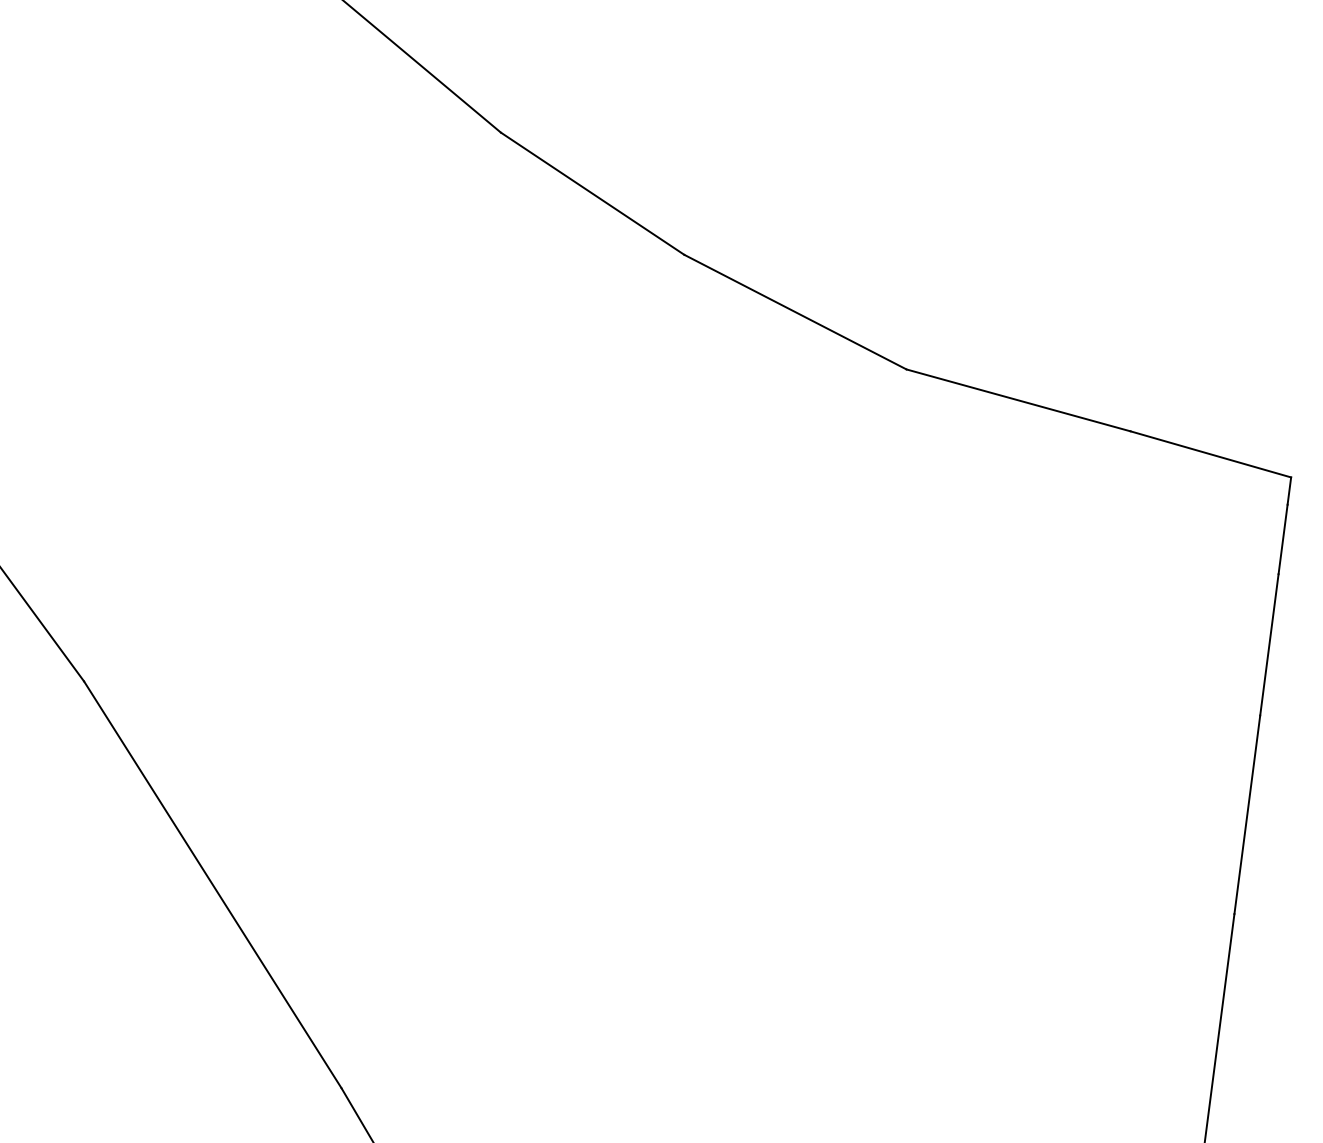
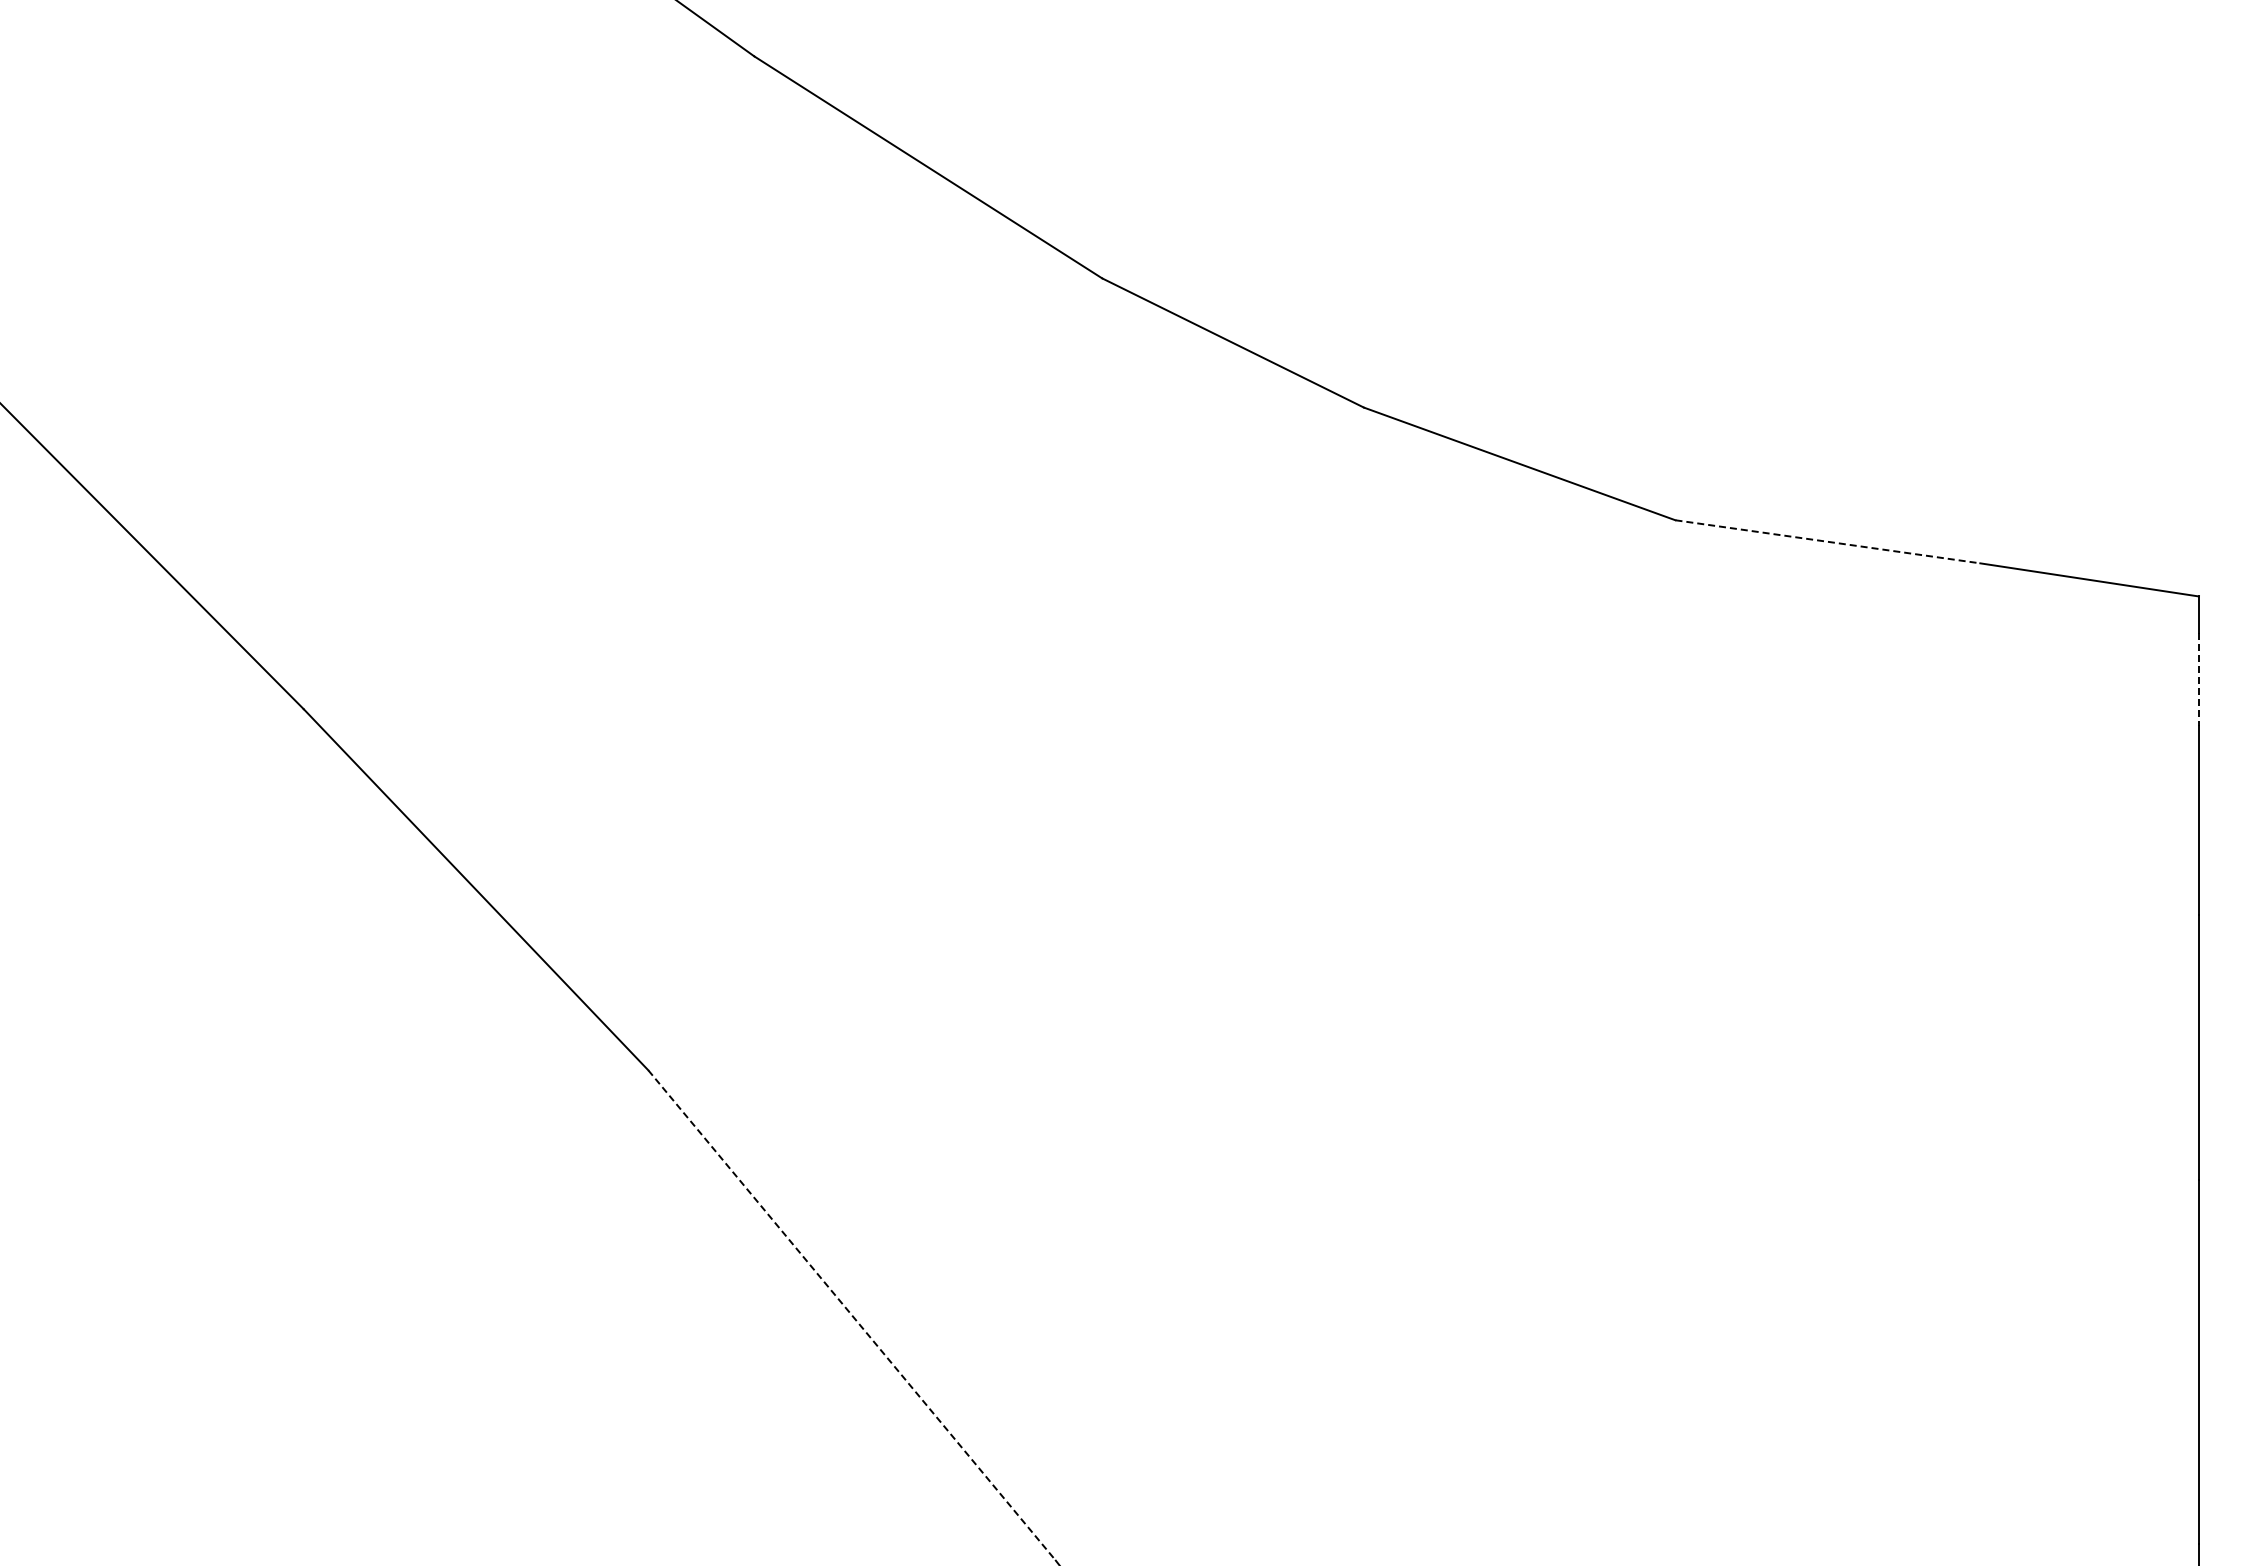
line: (1018, 400) -> (1827, 541), solid -> dashed
line: (1282, 539) -> (2198, 679), solid -> dashed
line: (213, 884) -> (852, 1315), solid -> dashed

